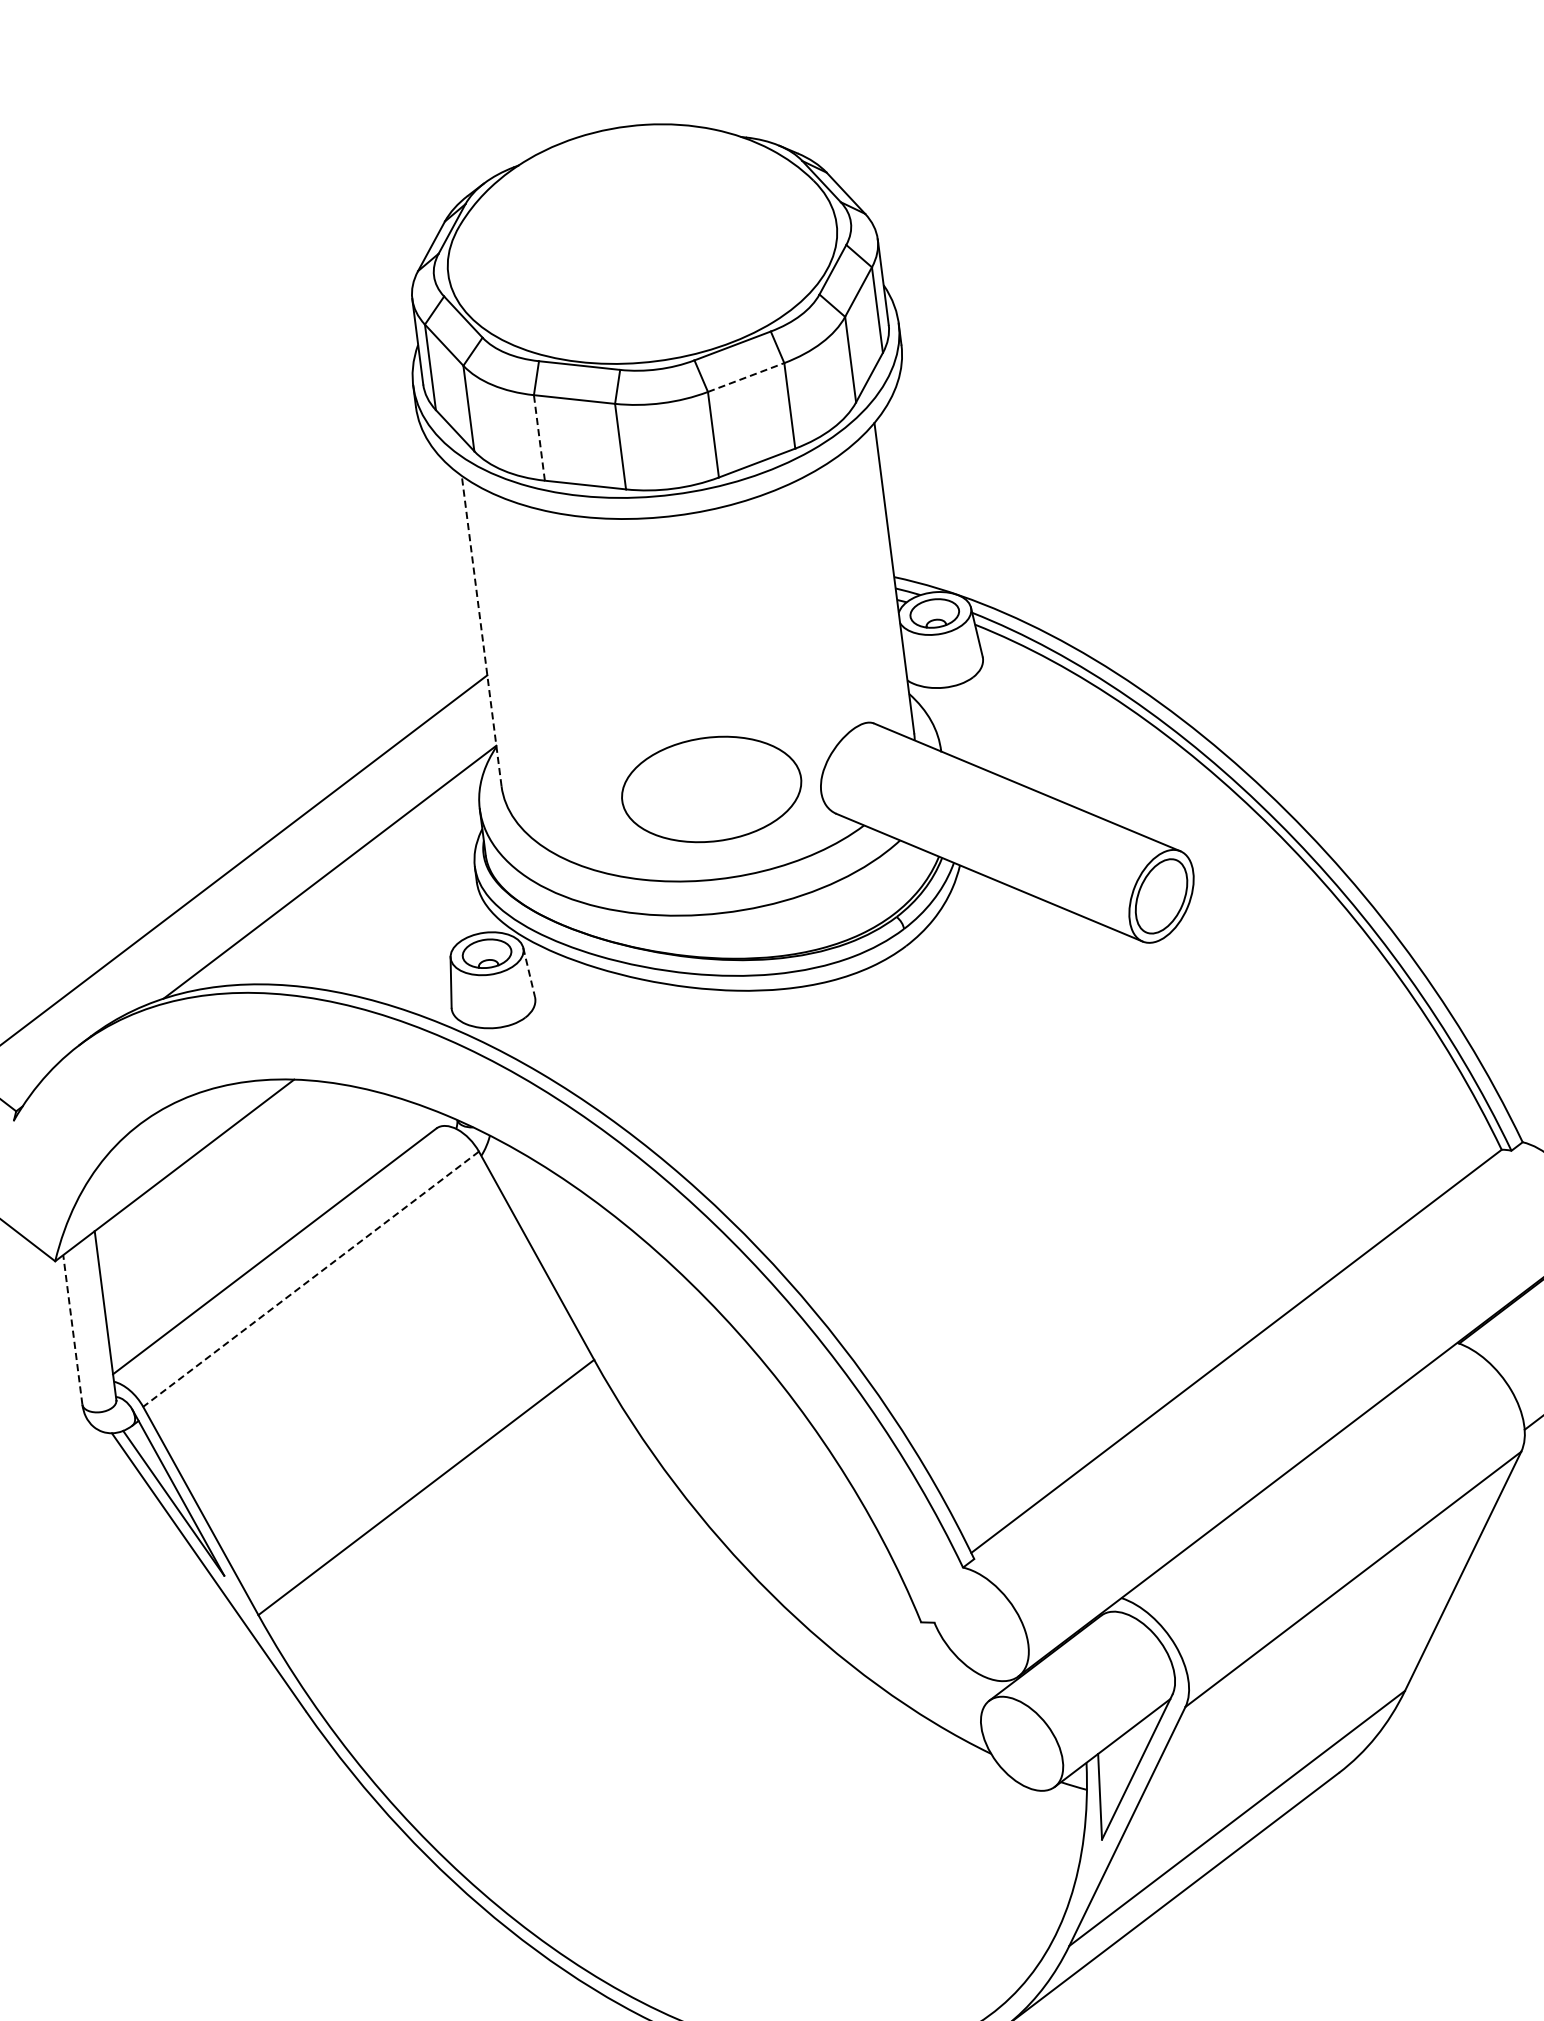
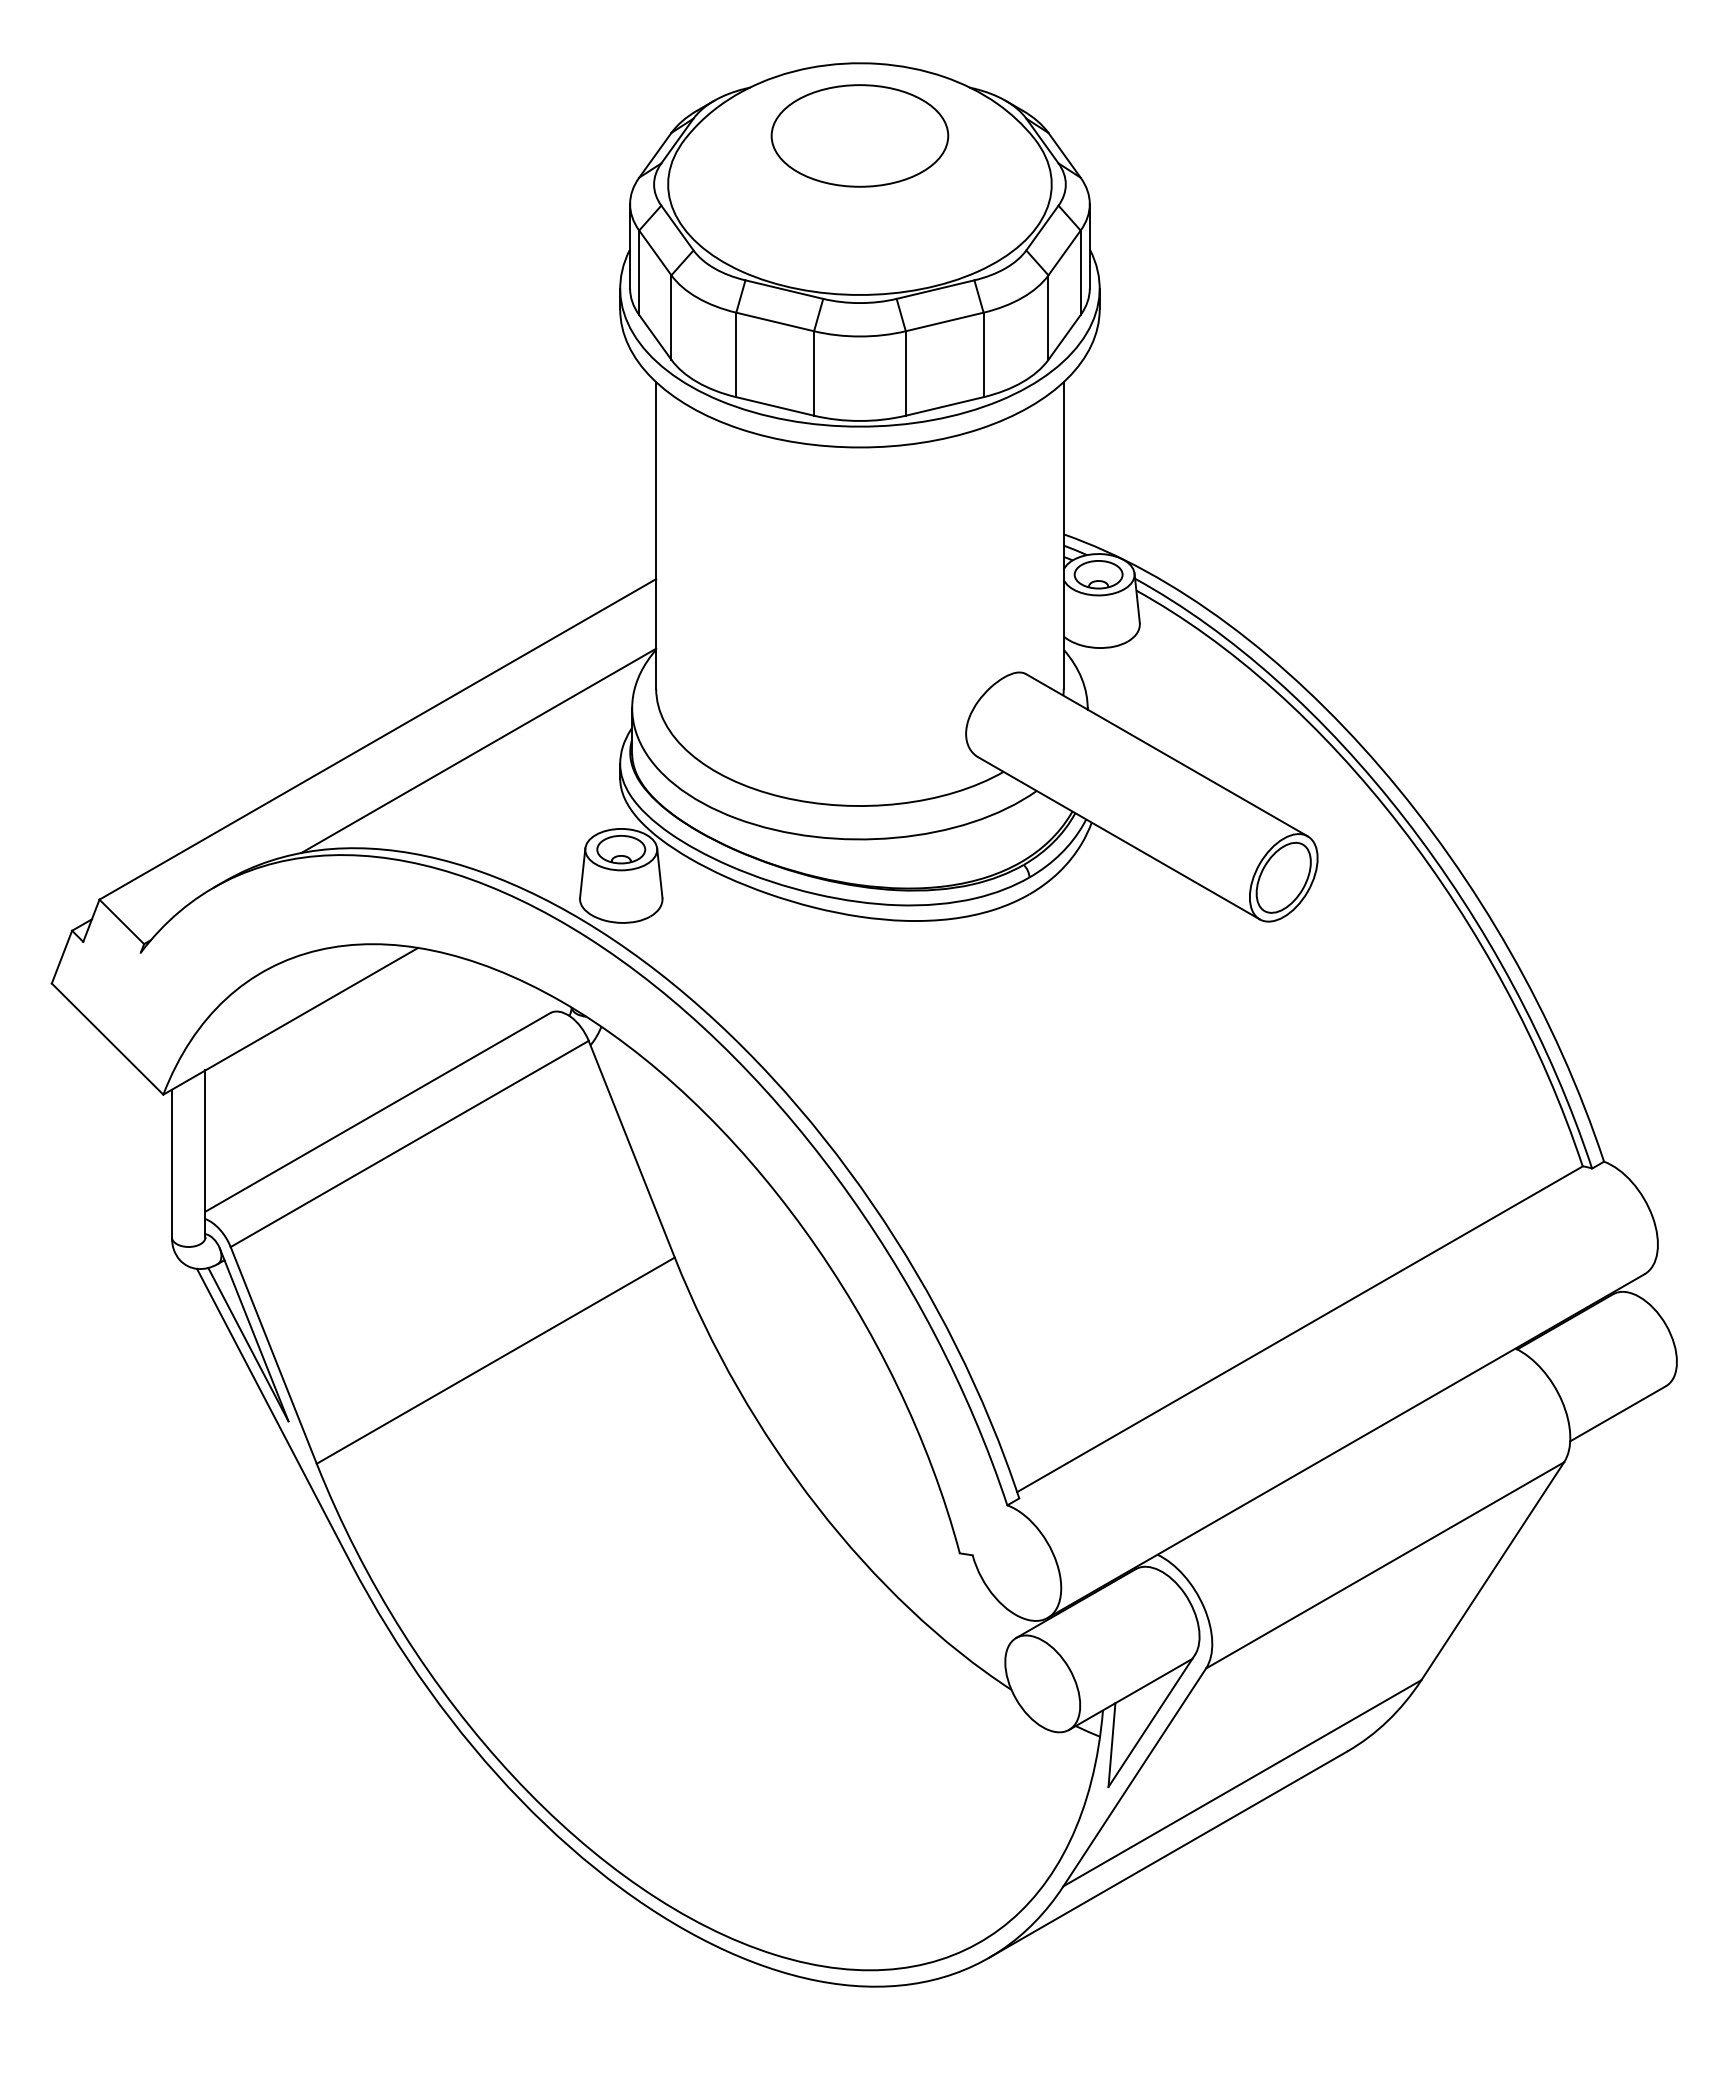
line: (745, 377) -> (944, 321), dashed -> solid
line: (539, 437) -> (736, 354), dashed -> solid
line: (481, 630) -> (656, 534), dashed -> solid
part: (711, 789) -> (859, 135), moved
line: (528, 972) -> (659, 873), dashed -> solid
line: (310, 1278) -> (409, 1143), dashed -> solid
line: (72, 1329) -> (171, 1163), dashed -> solid

